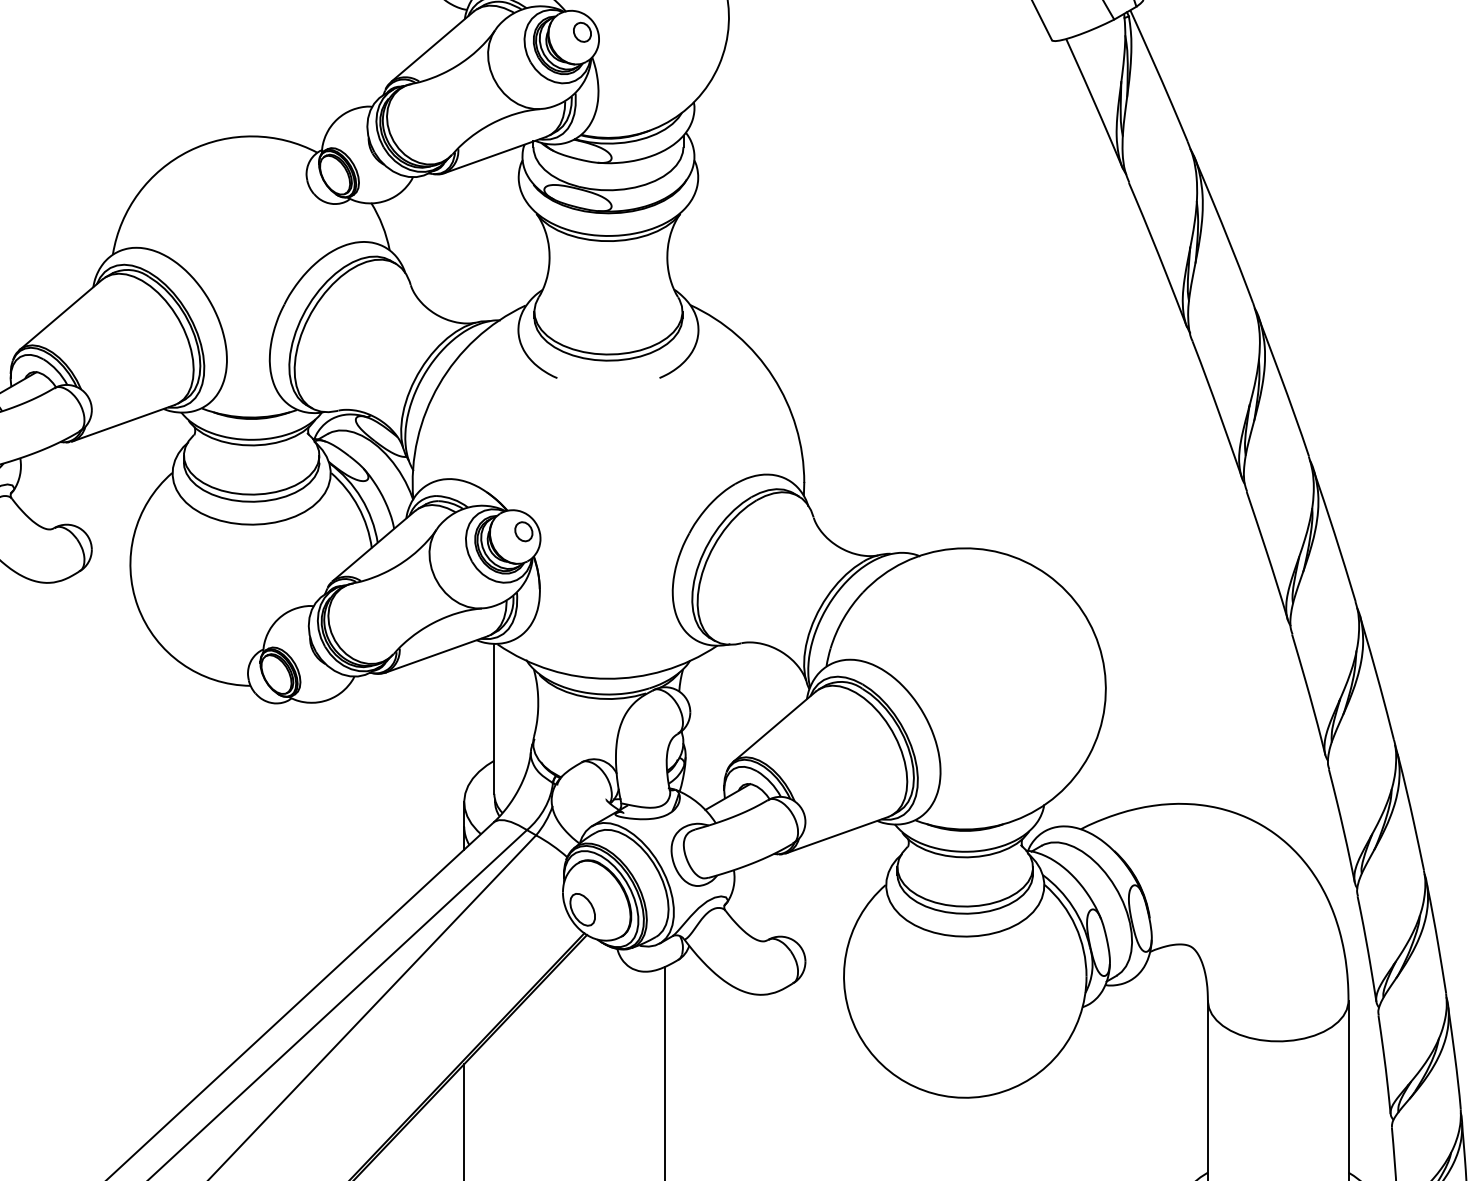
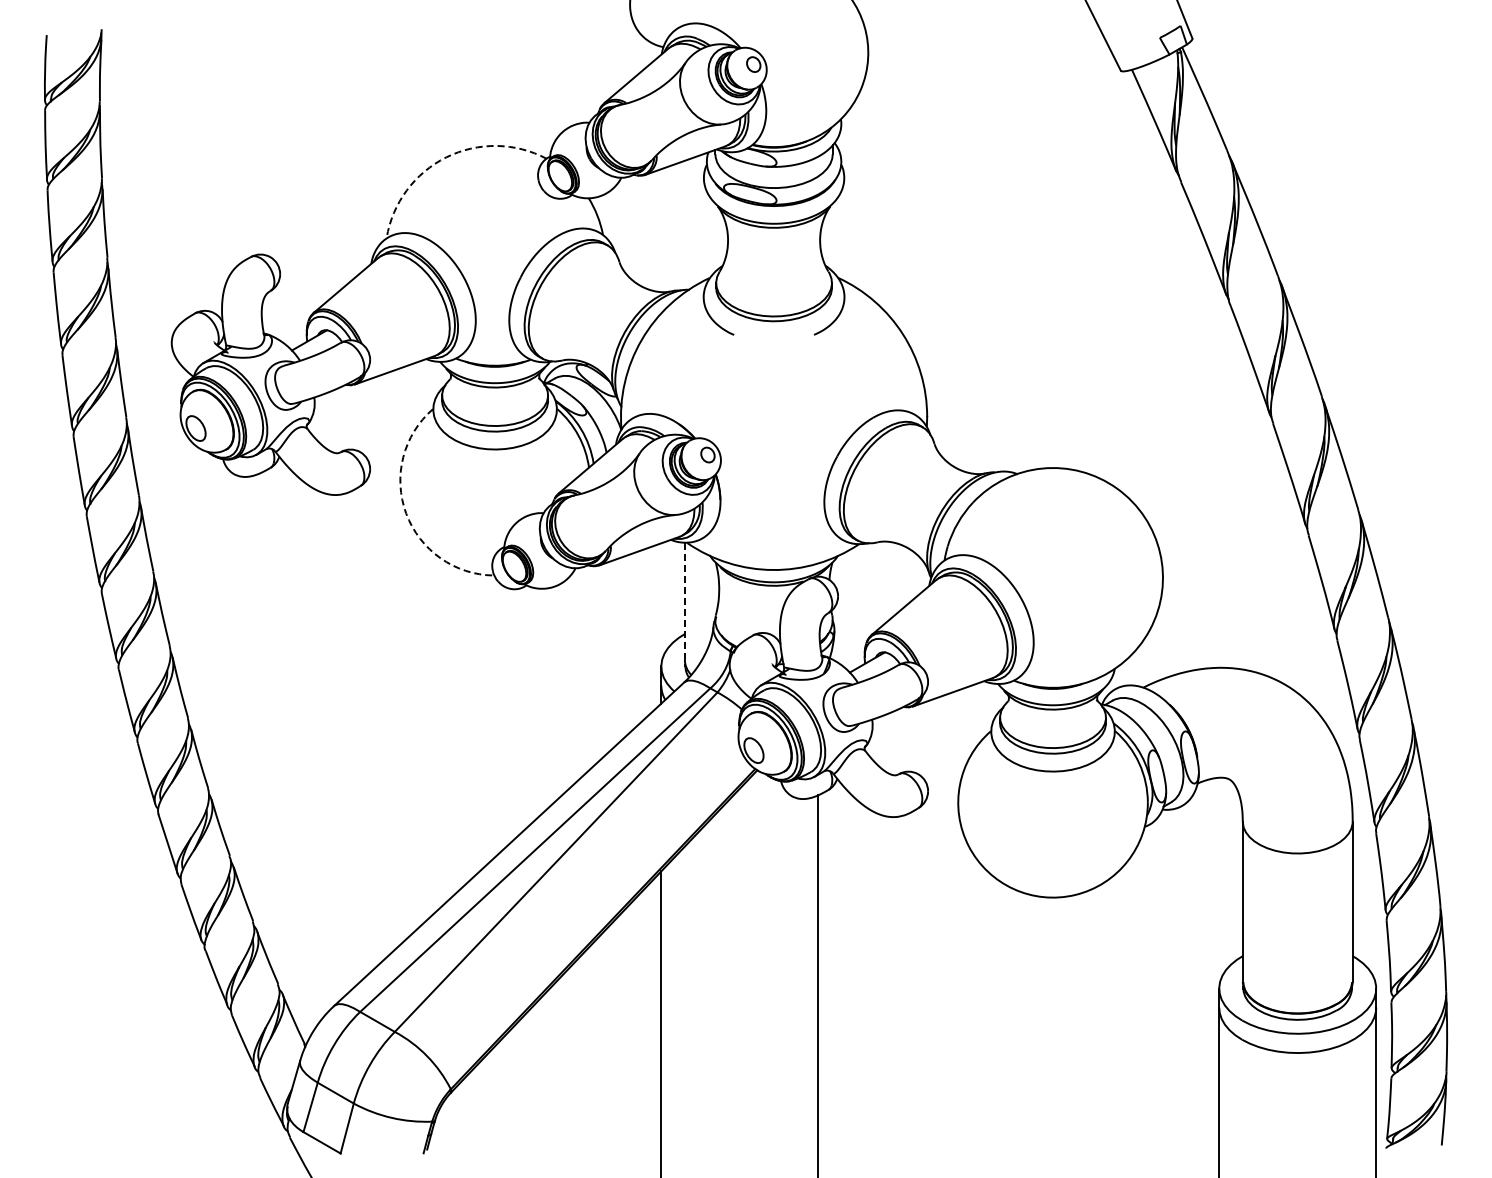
arc: (189, 151) -> (446, 157), solid -> dashed
arc: (138, 606) -> (406, 513), solid -> dashed
line: (493, 719) -> (684, 601), solid -> dashed

